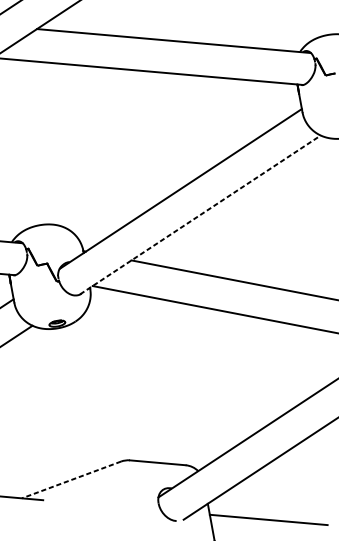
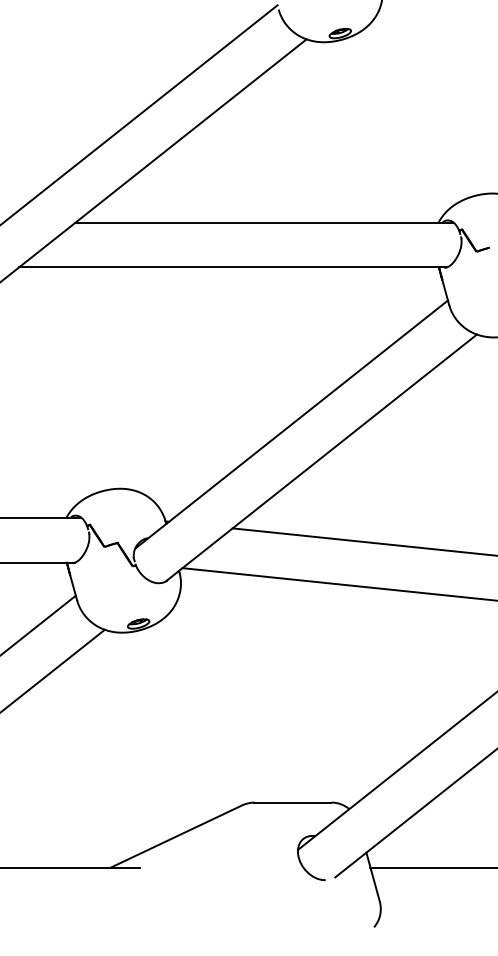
line: (201, 214) -> (322, 457), dashed -> solid
line: (71, 480) -> (176, 836), dashed -> solid

